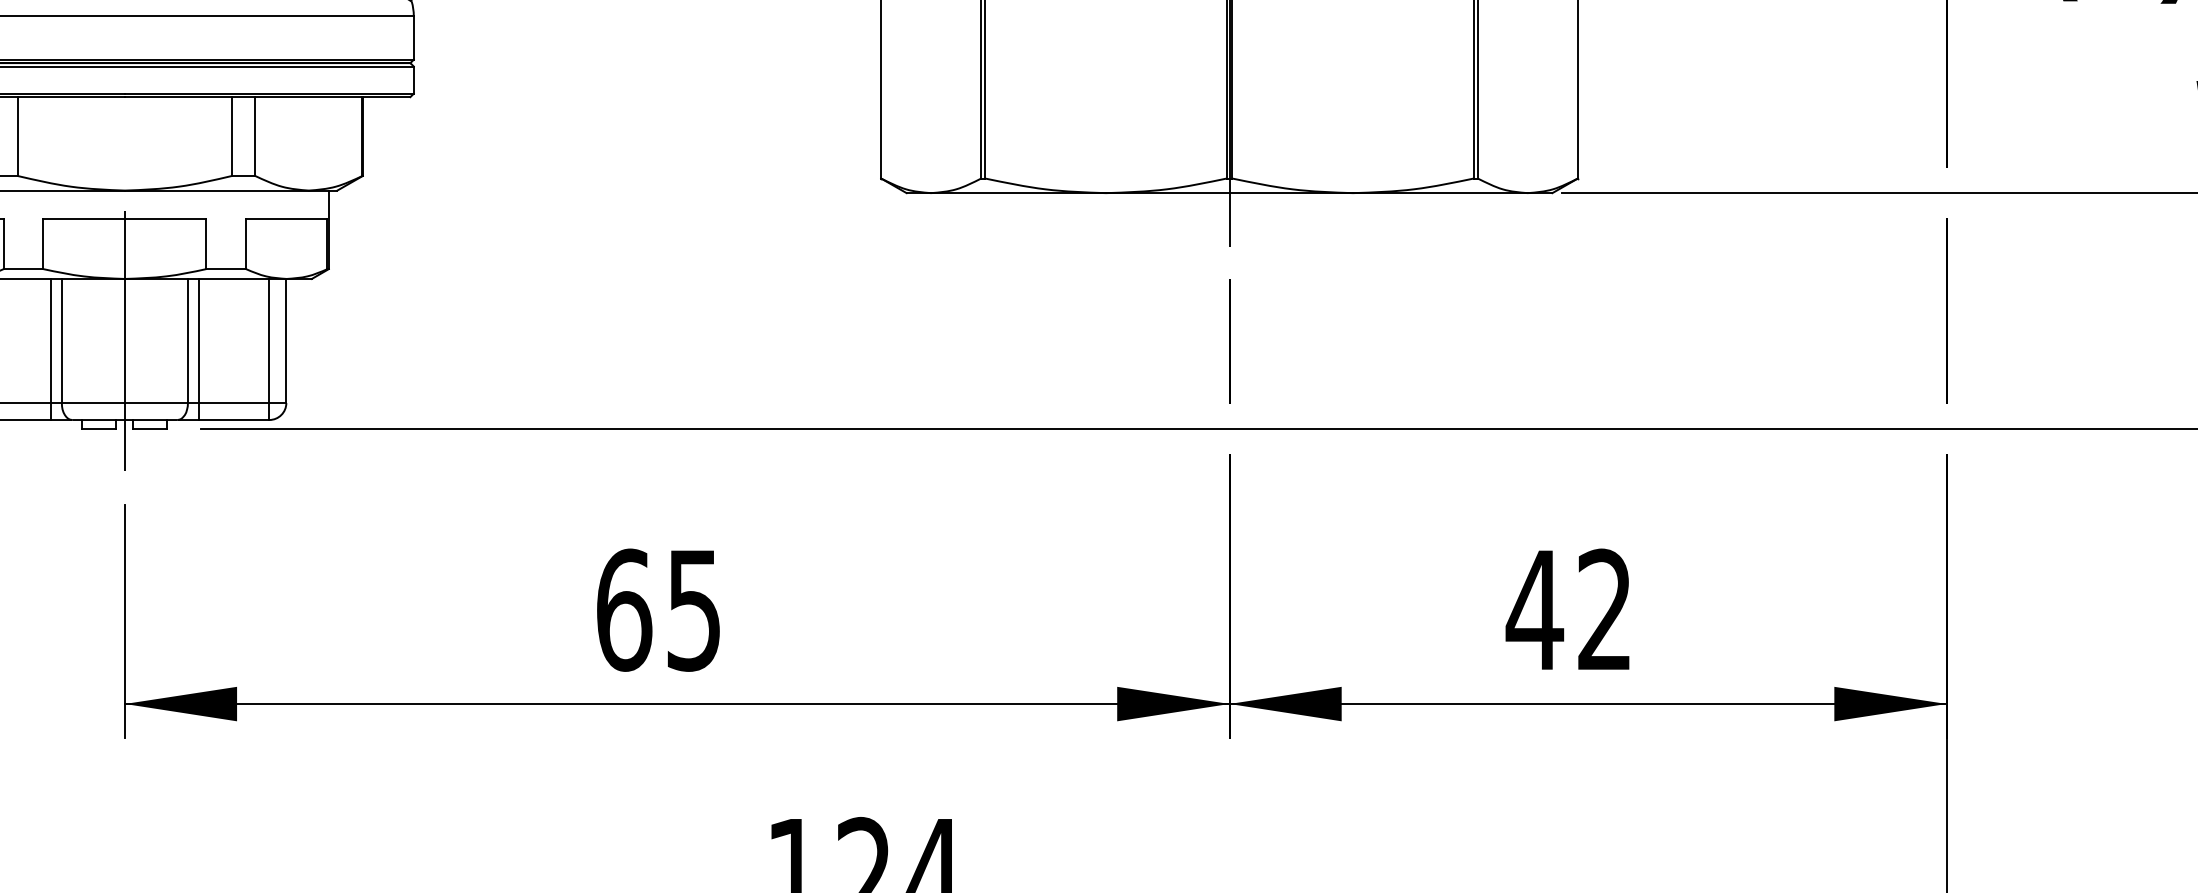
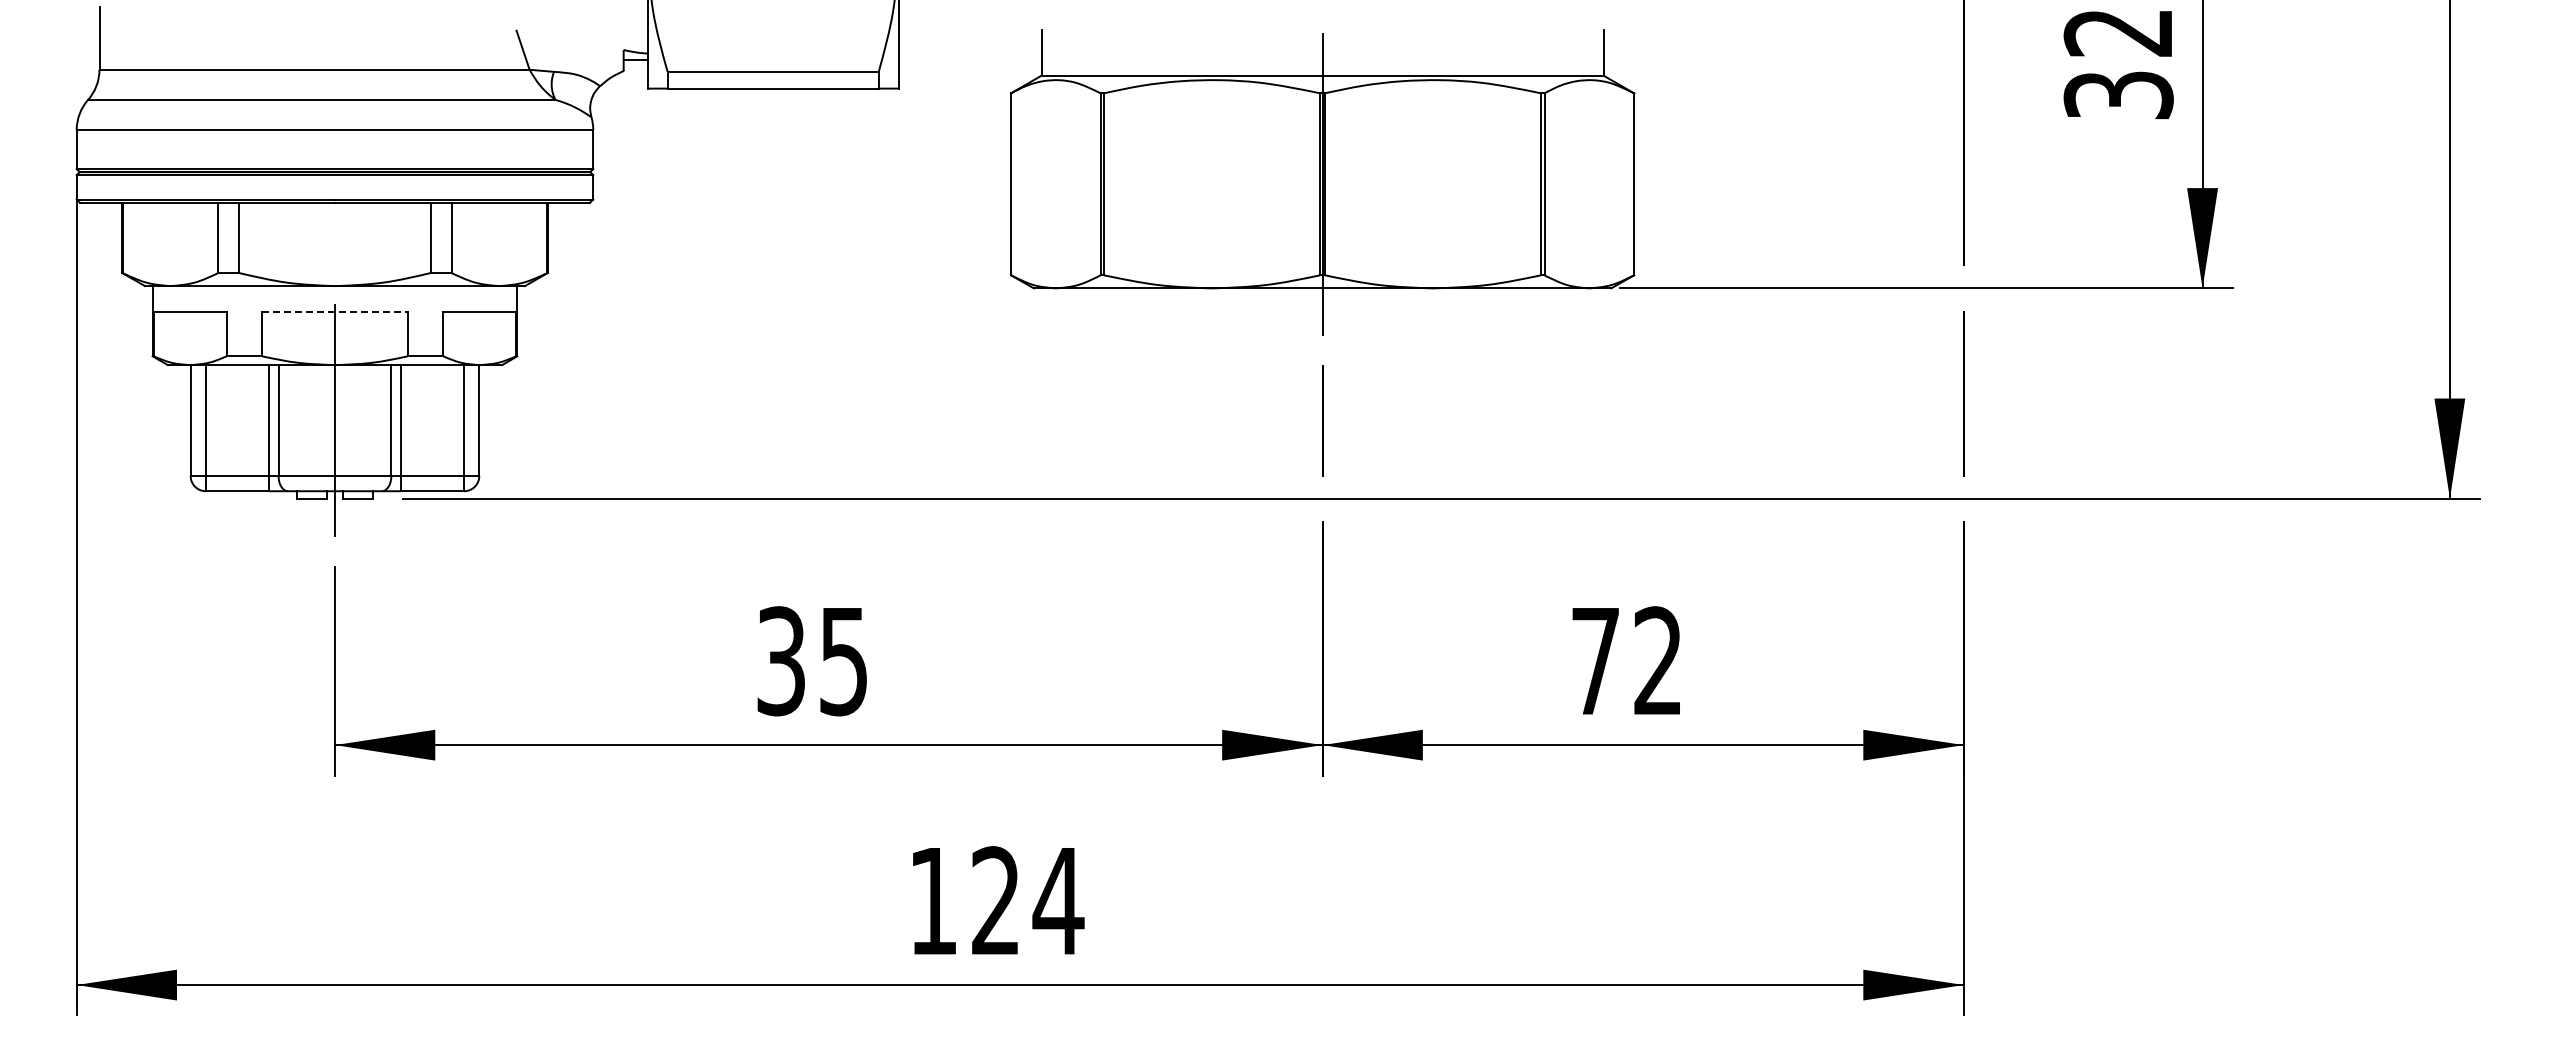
line: (124, 218) -> (334, 311), solid -> dashed
text: (624, 610) -> (781, 661), 65 -> 35
text: (1534, 610) -> (1595, 661), 42 -> 72

